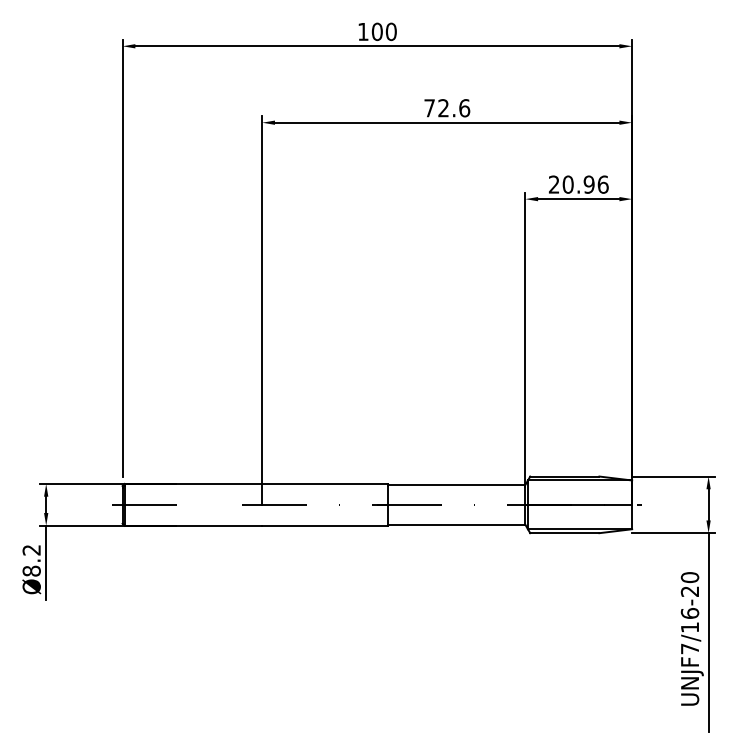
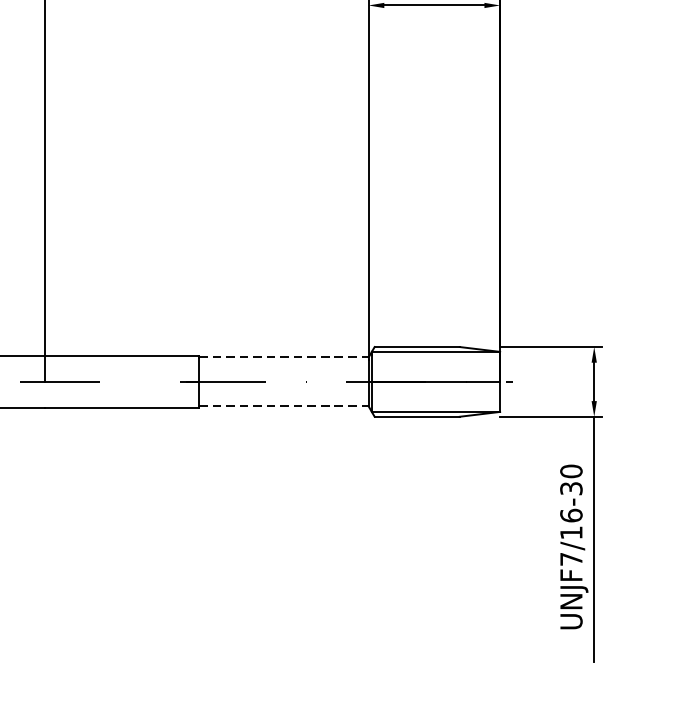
line: (456, 484) -> (283, 356), solid -> dashed
line: (456, 524) -> (283, 406), solid -> dashed
text: (690, 591) -> (571, 488), UNJF7/16-20 -> UNJF7/16-30

